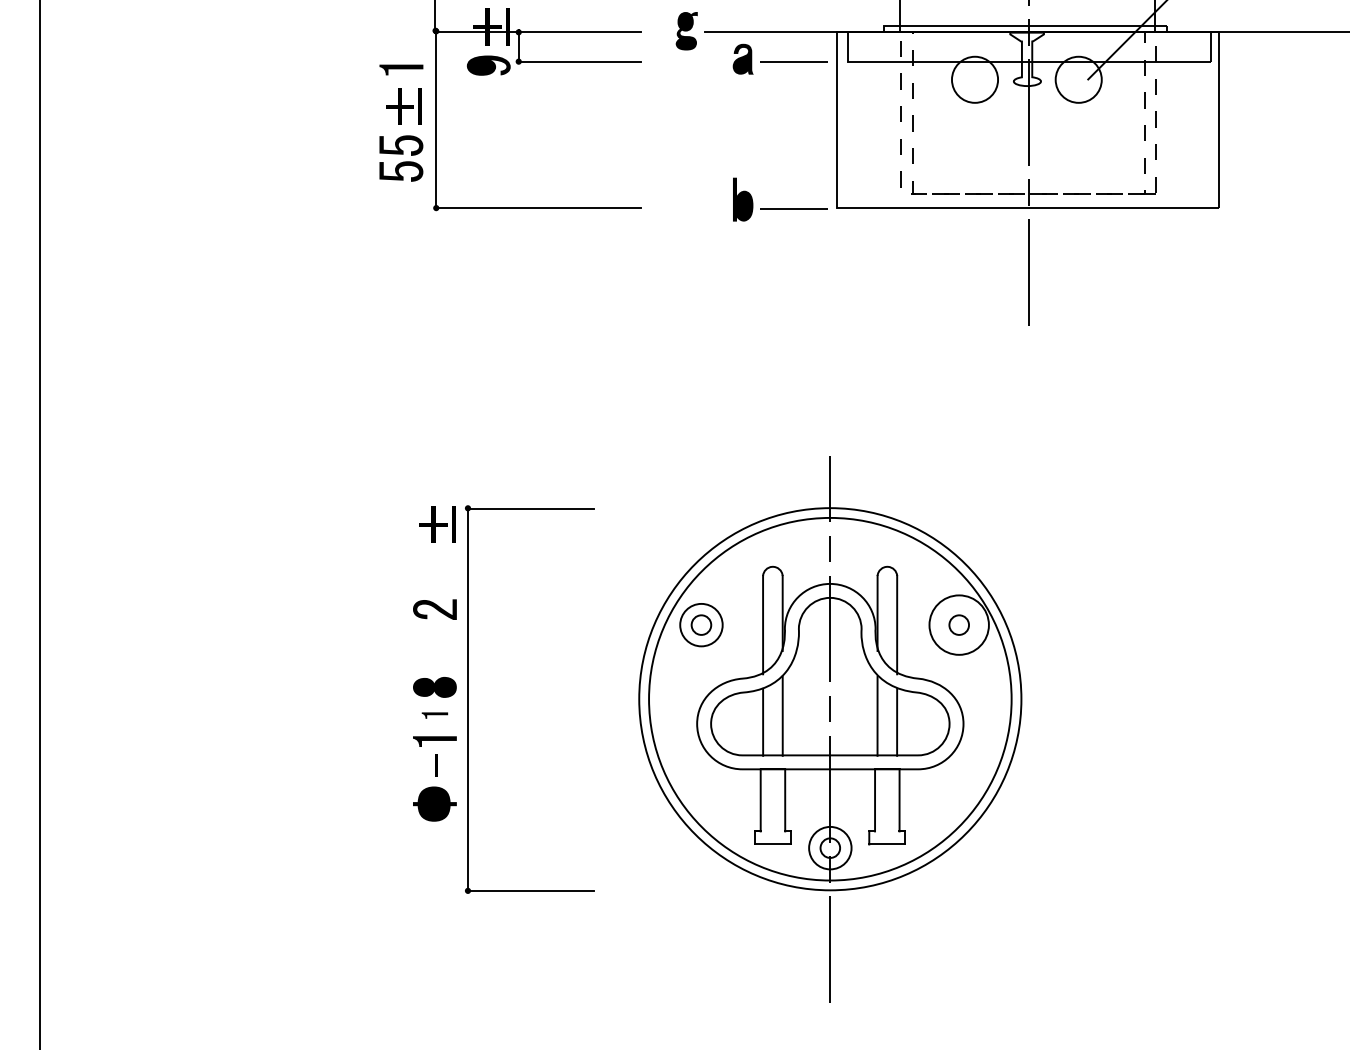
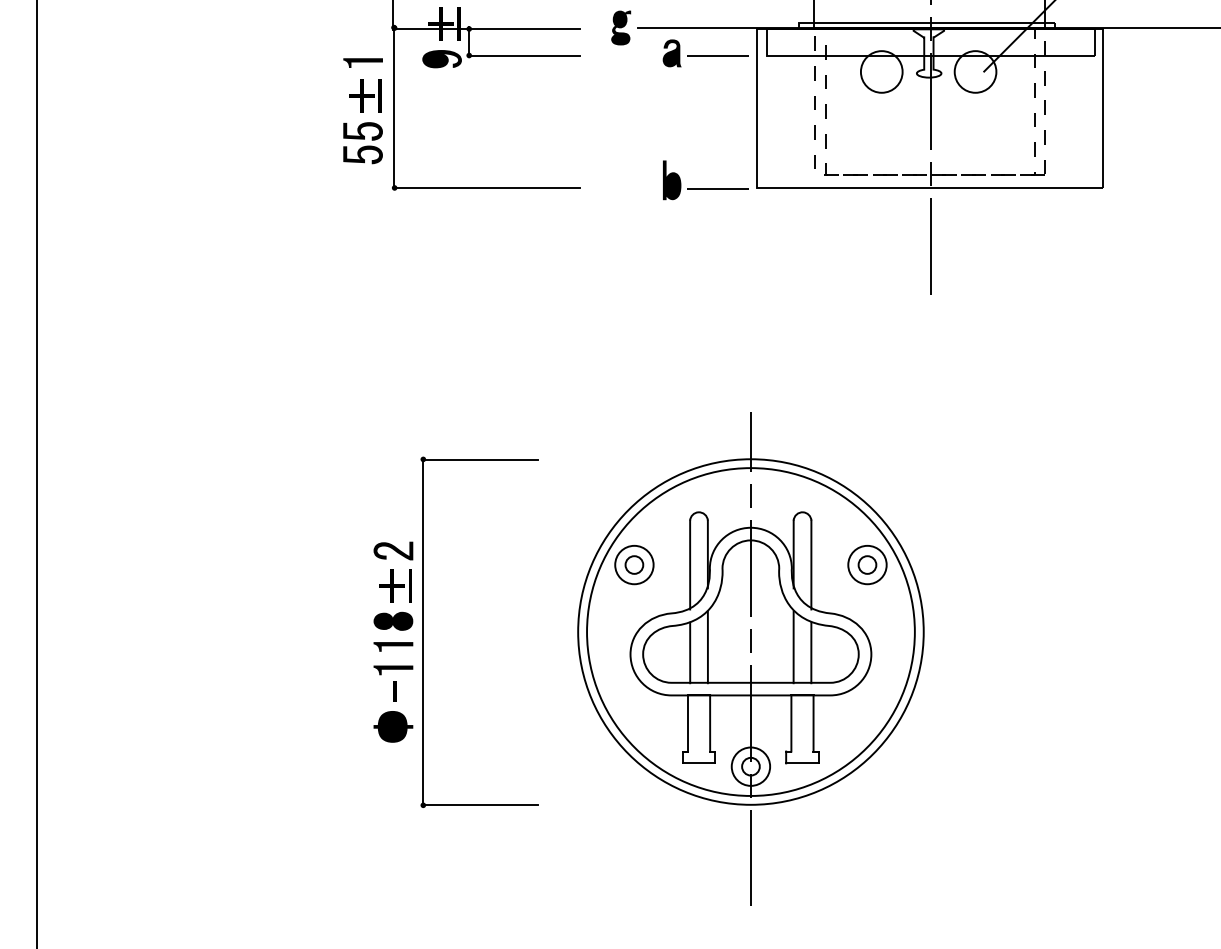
part: (437, 524) -> (395, 586), moved
circle: (958, 624) -> (866, 564), size x0.71
part: (434, 715) -> (393, 646), size x1.67

